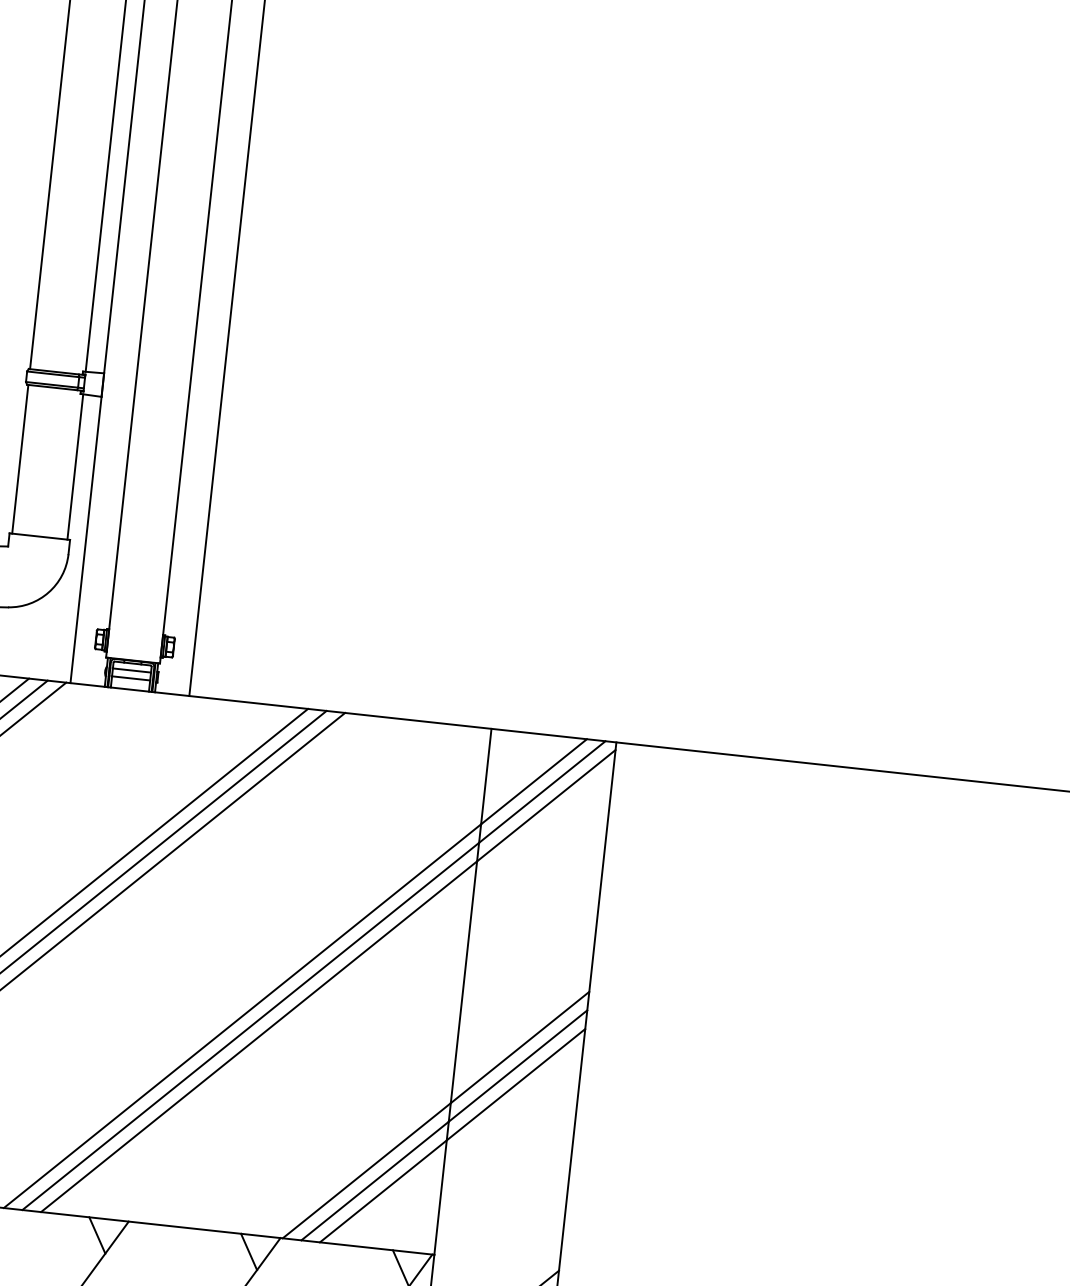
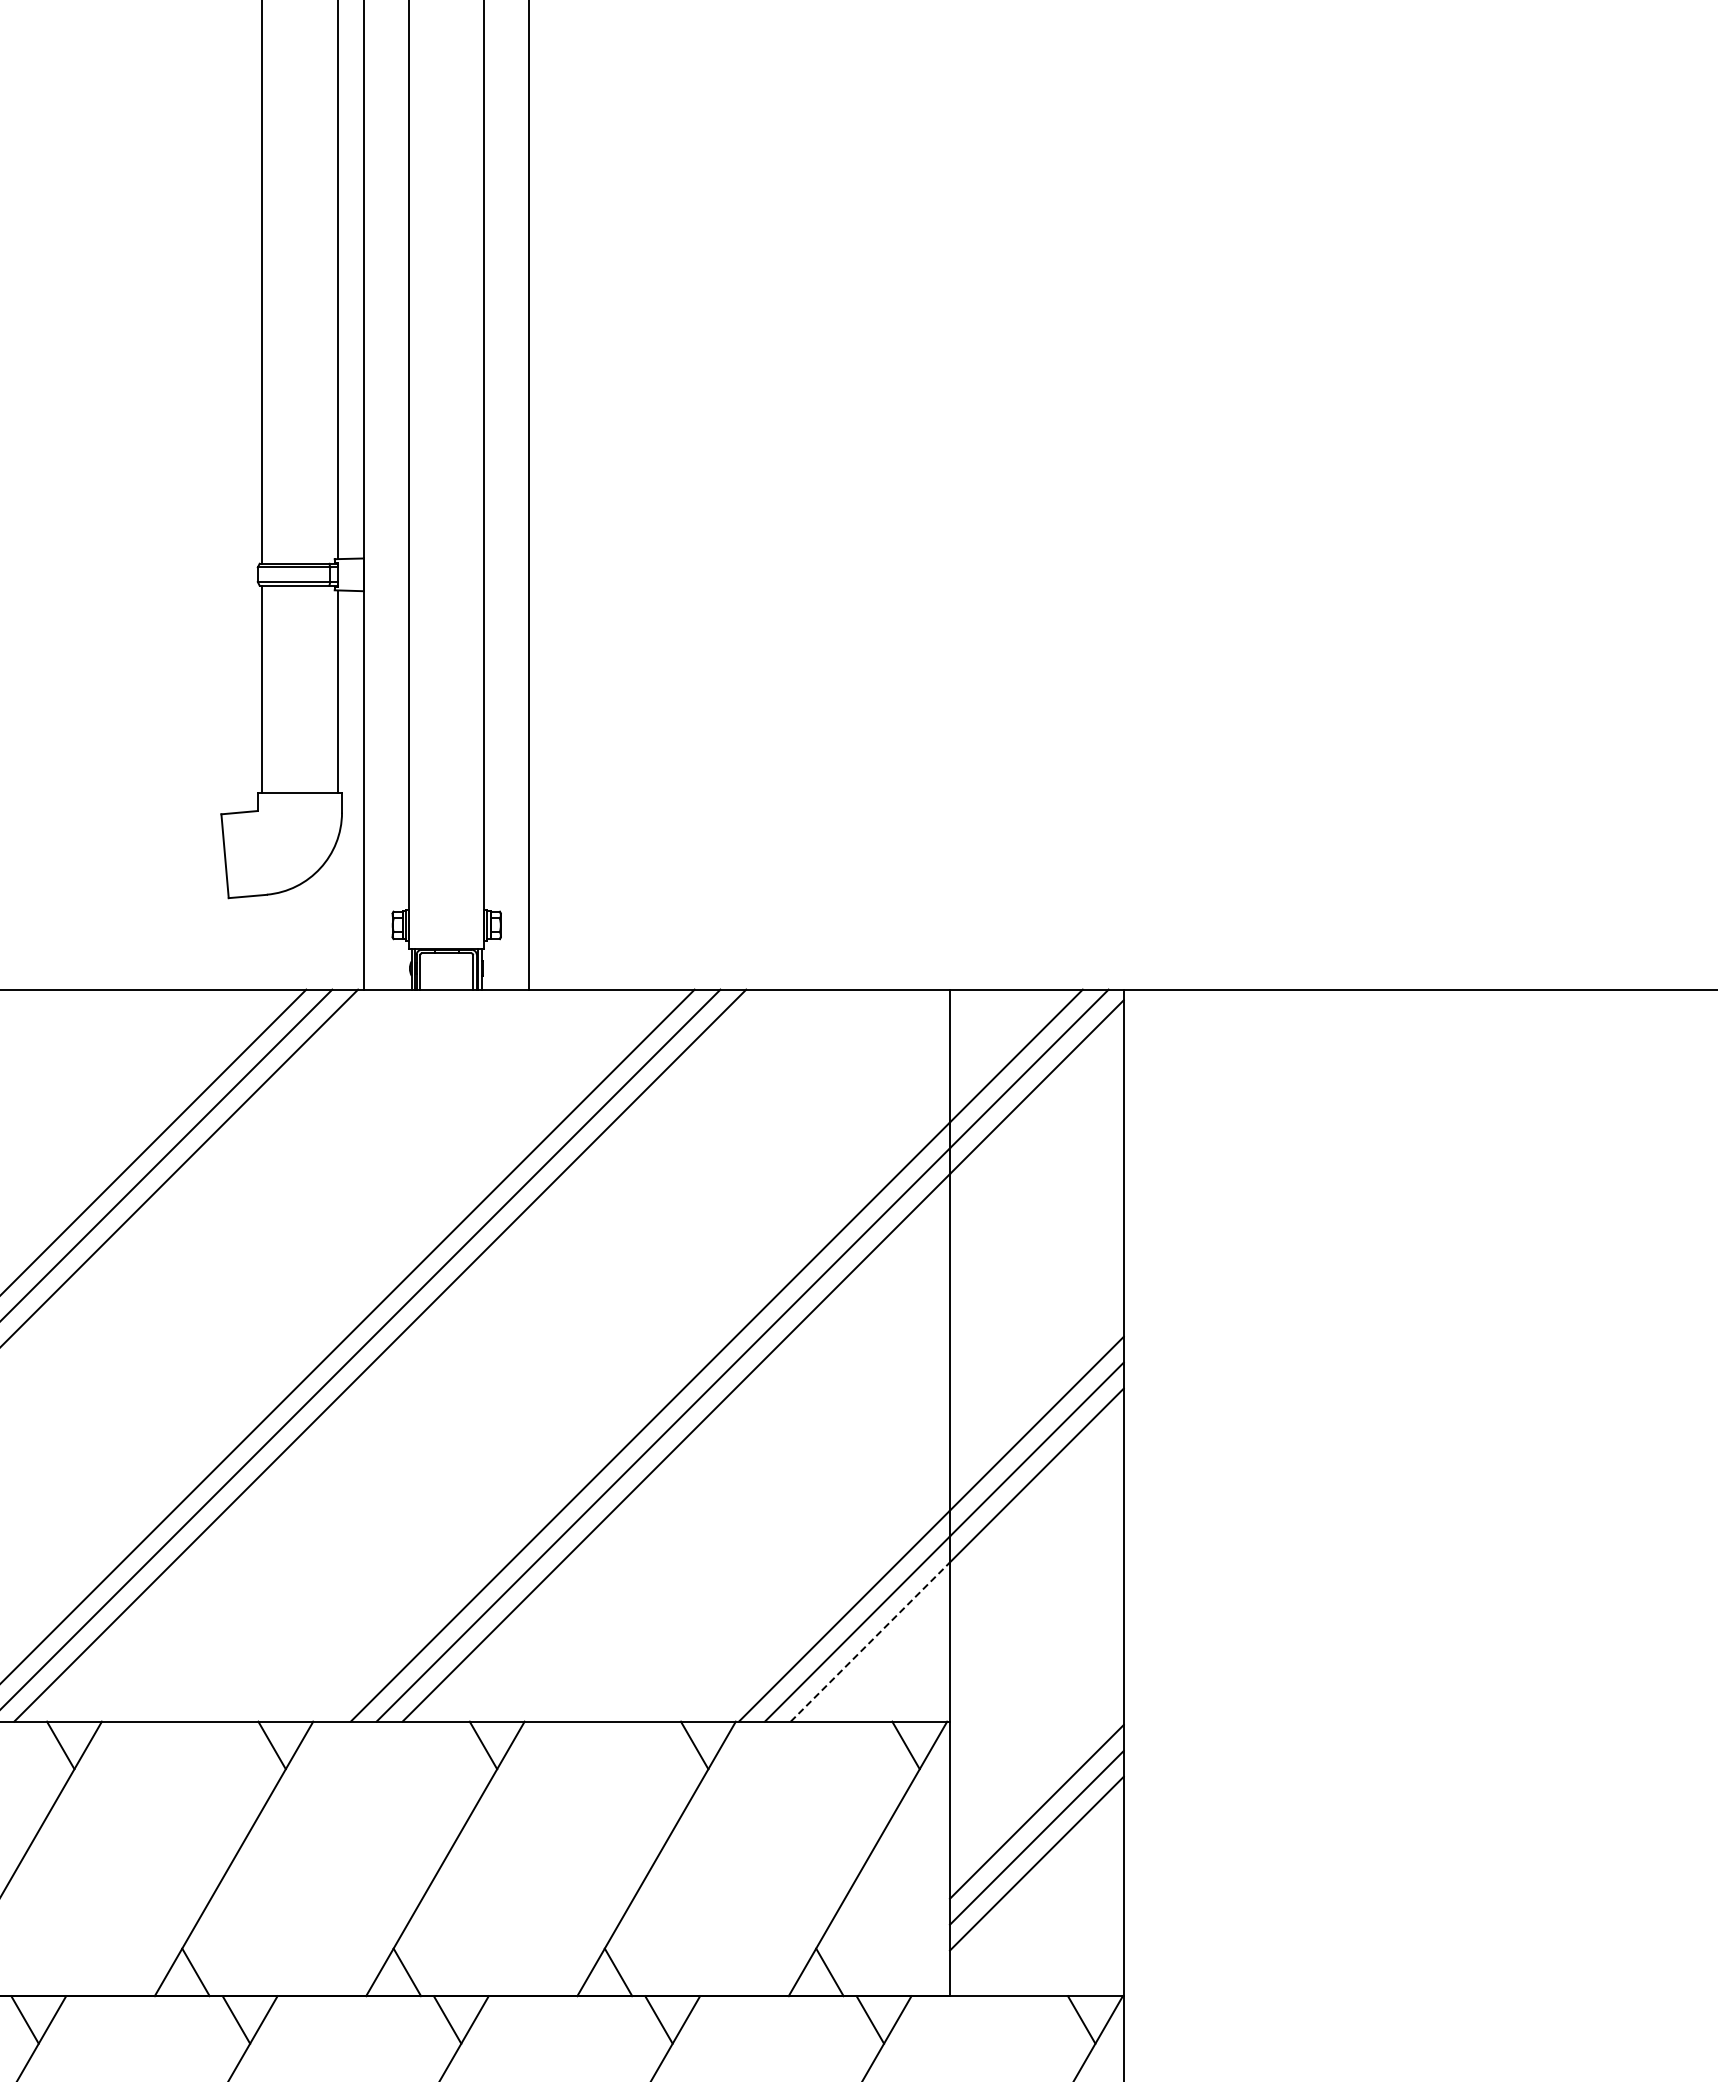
line: (131, 670) -> (446, 963), removed
line: (130, 678) -> (446, 974), removed
line: (383, 1191) -> (870, 1642), solid -> dashed

